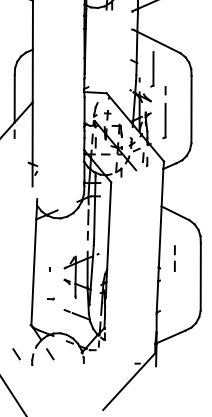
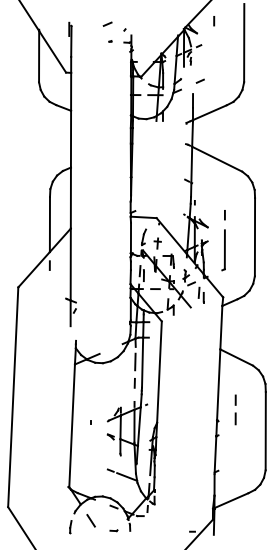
part: (152, 69) -> (209, 190), removed
part: (50, 298) -> (113, 530), moved
line: (16, 353) -> (51, 520), removed

